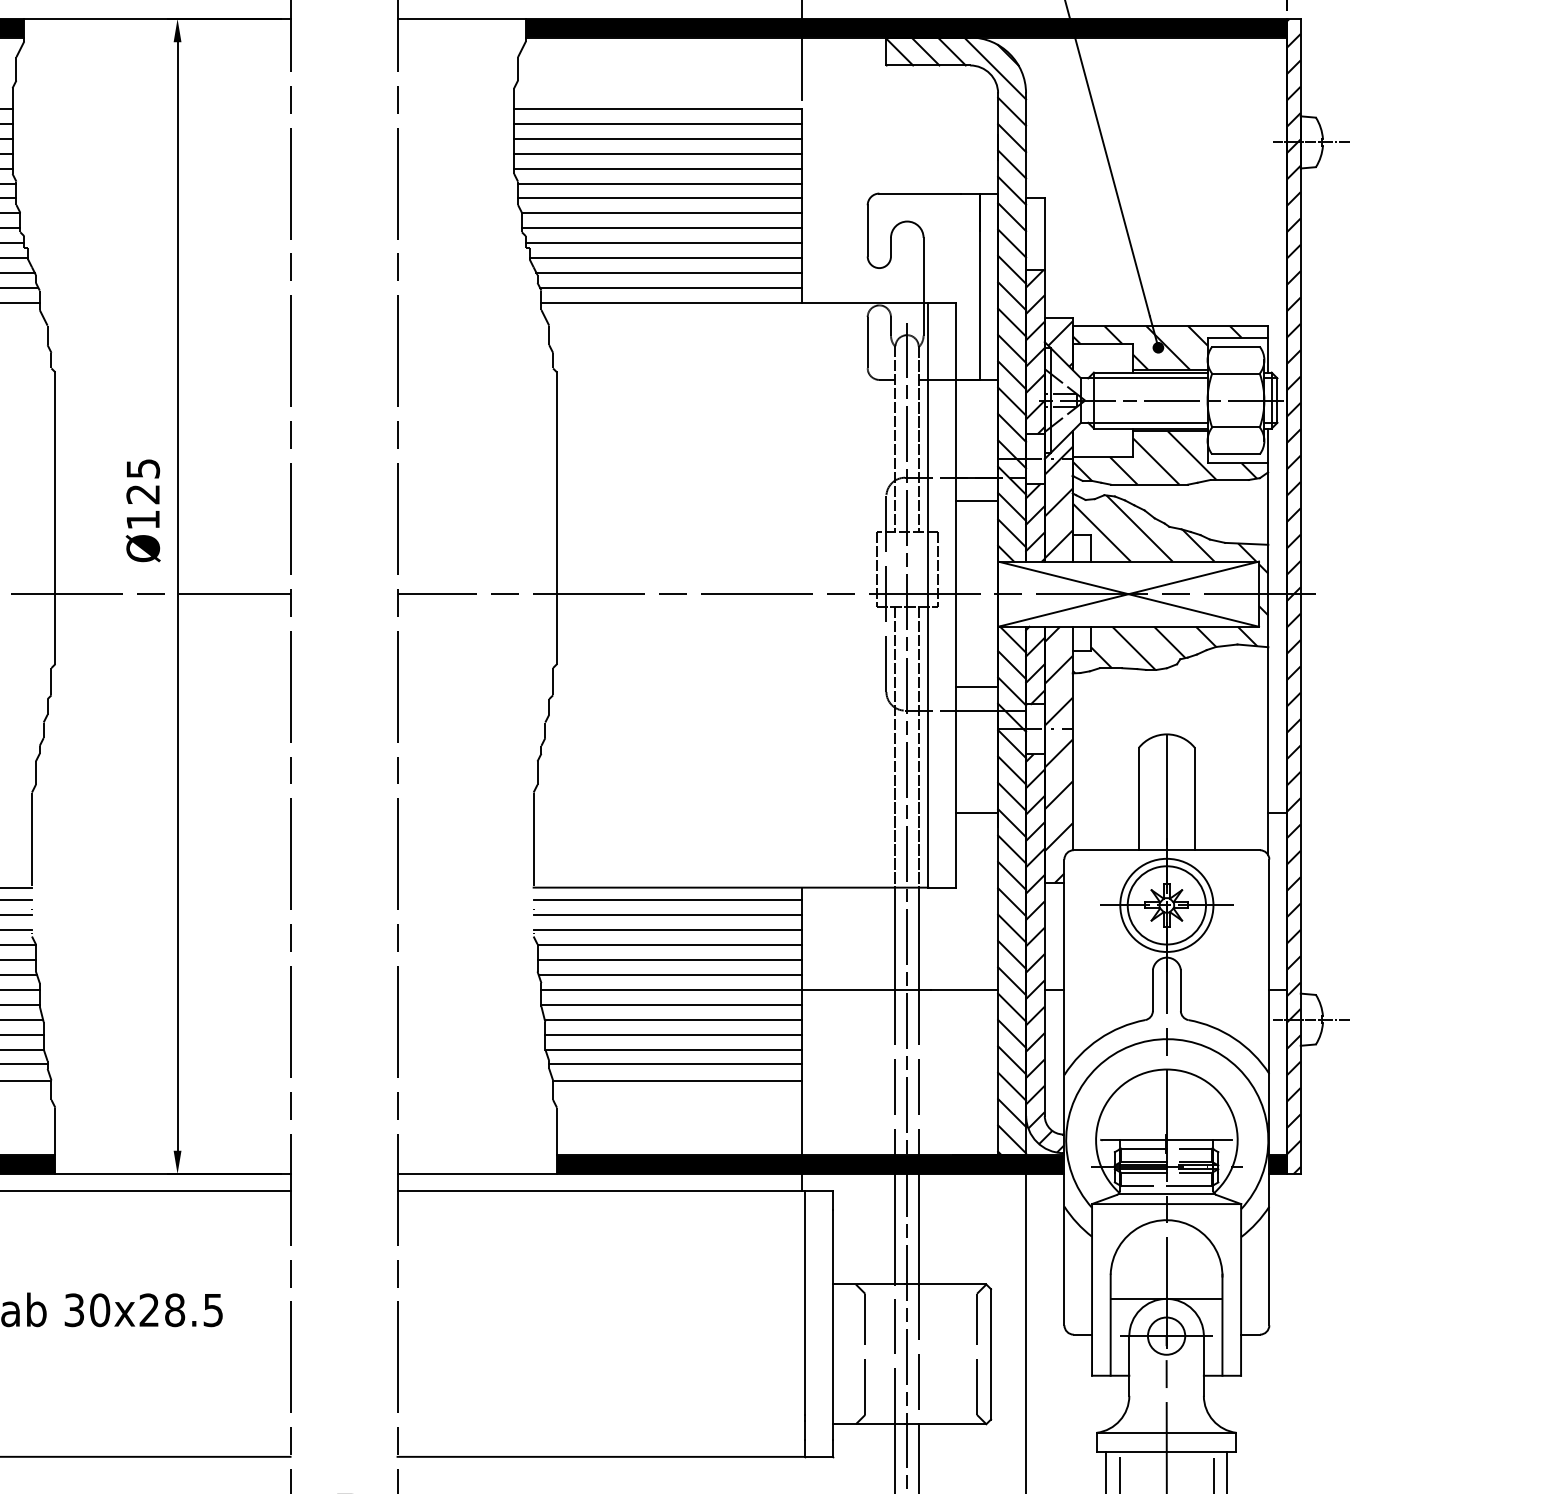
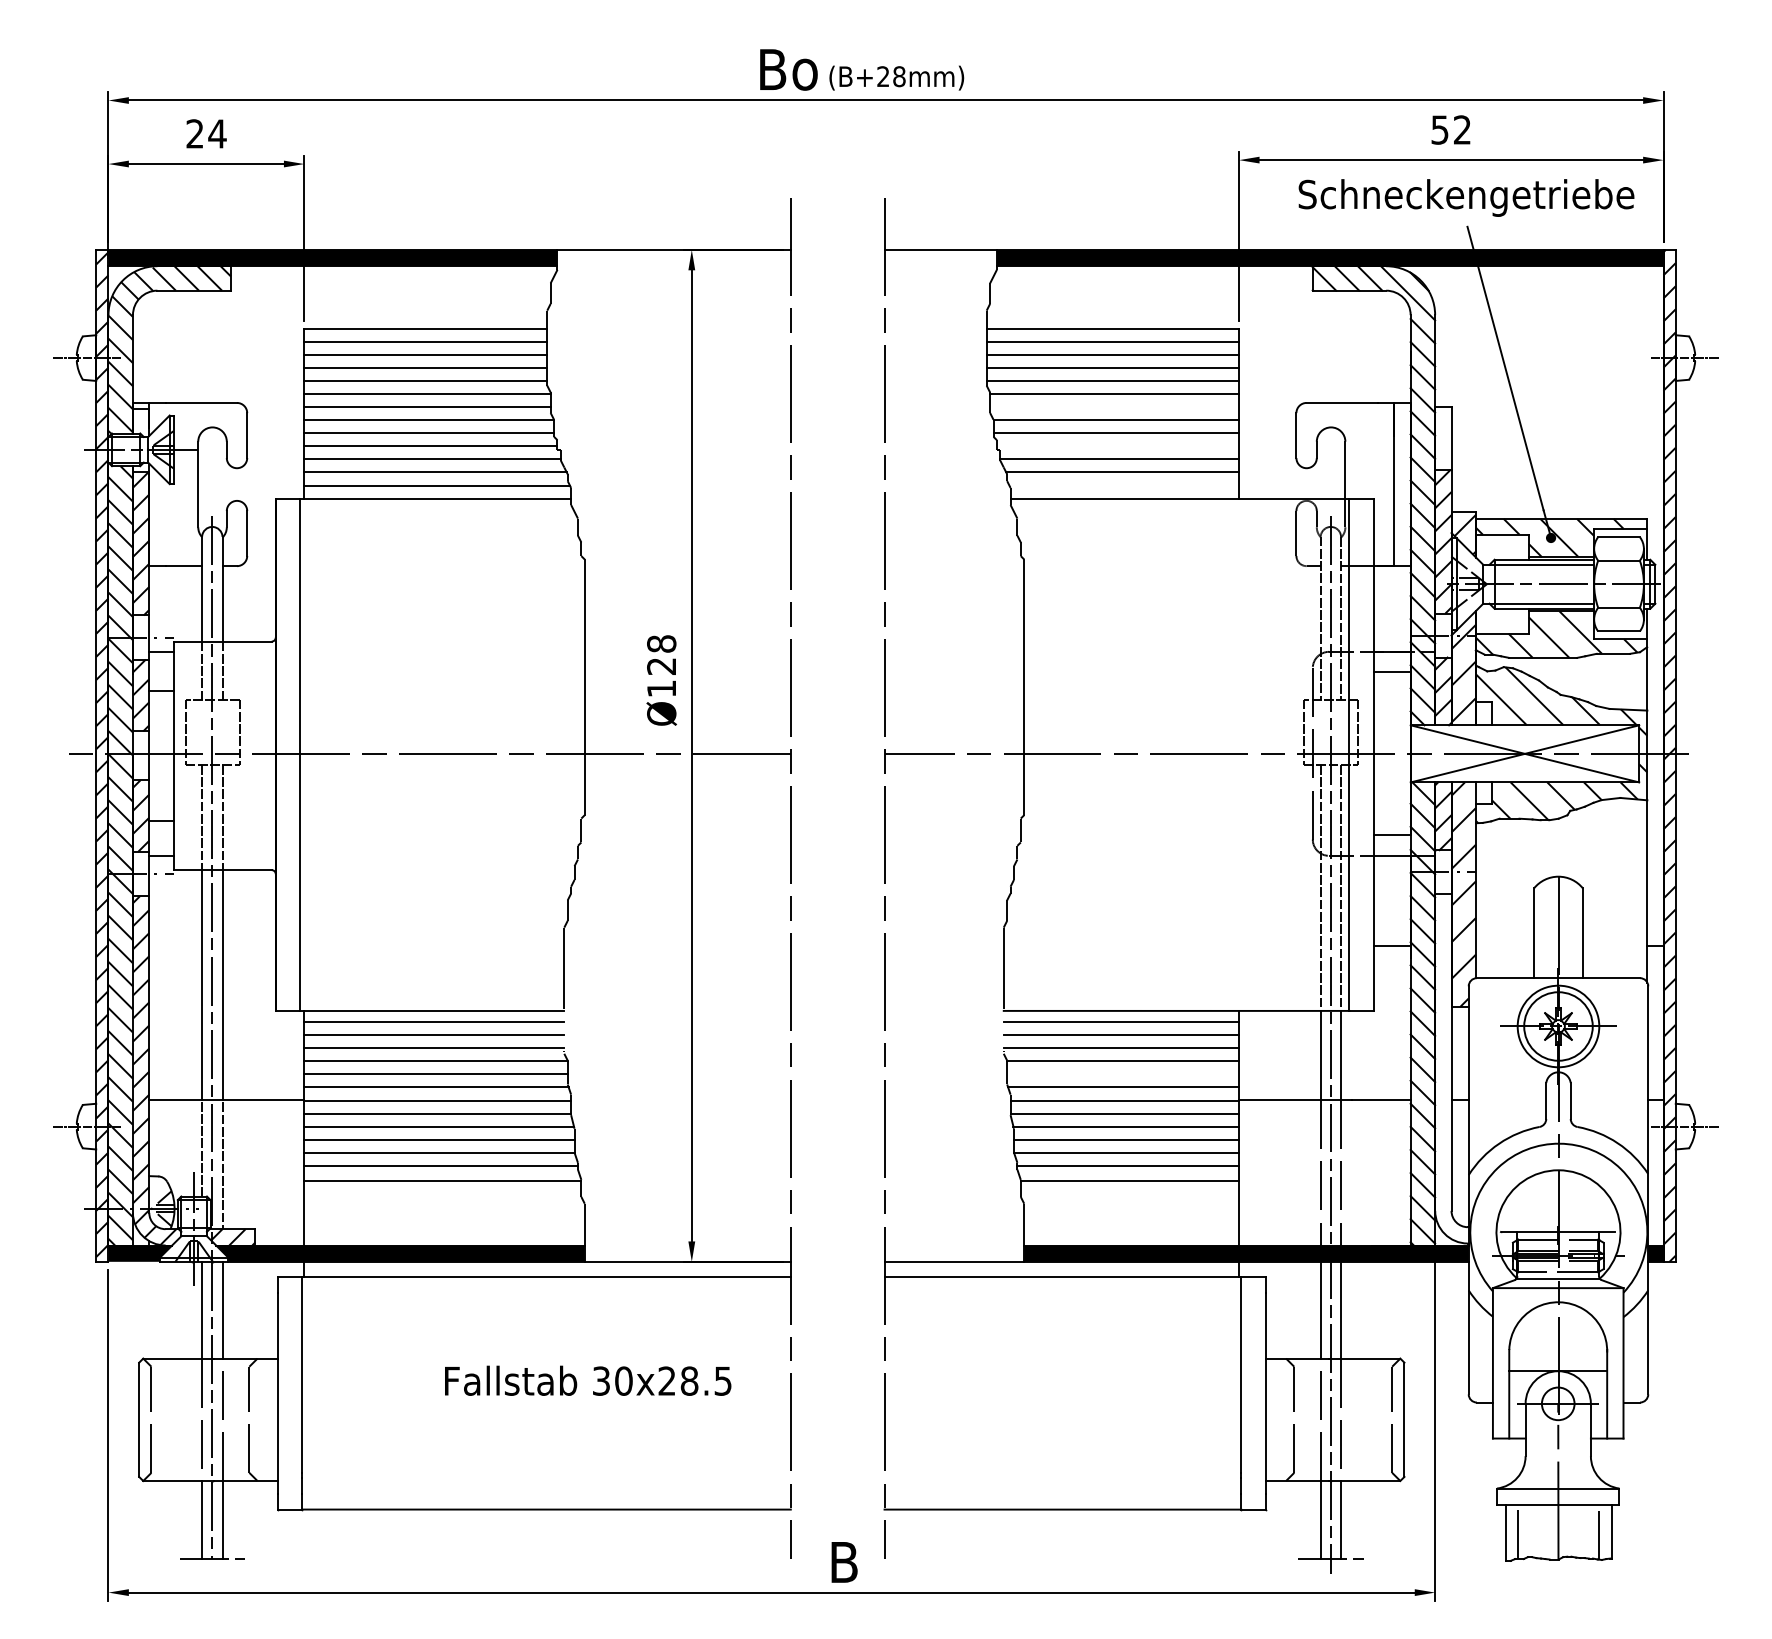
line: (660, 198) -> (1114, 407), removed
line: (663, 243) -> (1117, 446), removed
line: (671, 287) -> (1124, 485), removed
text: (142, 468) -> (661, 643), Ø125 -> Ø128
hatch: (1044, 953) -> (1451, 1068), removed
line: (670, 960) -> (1123, 1074), removed

